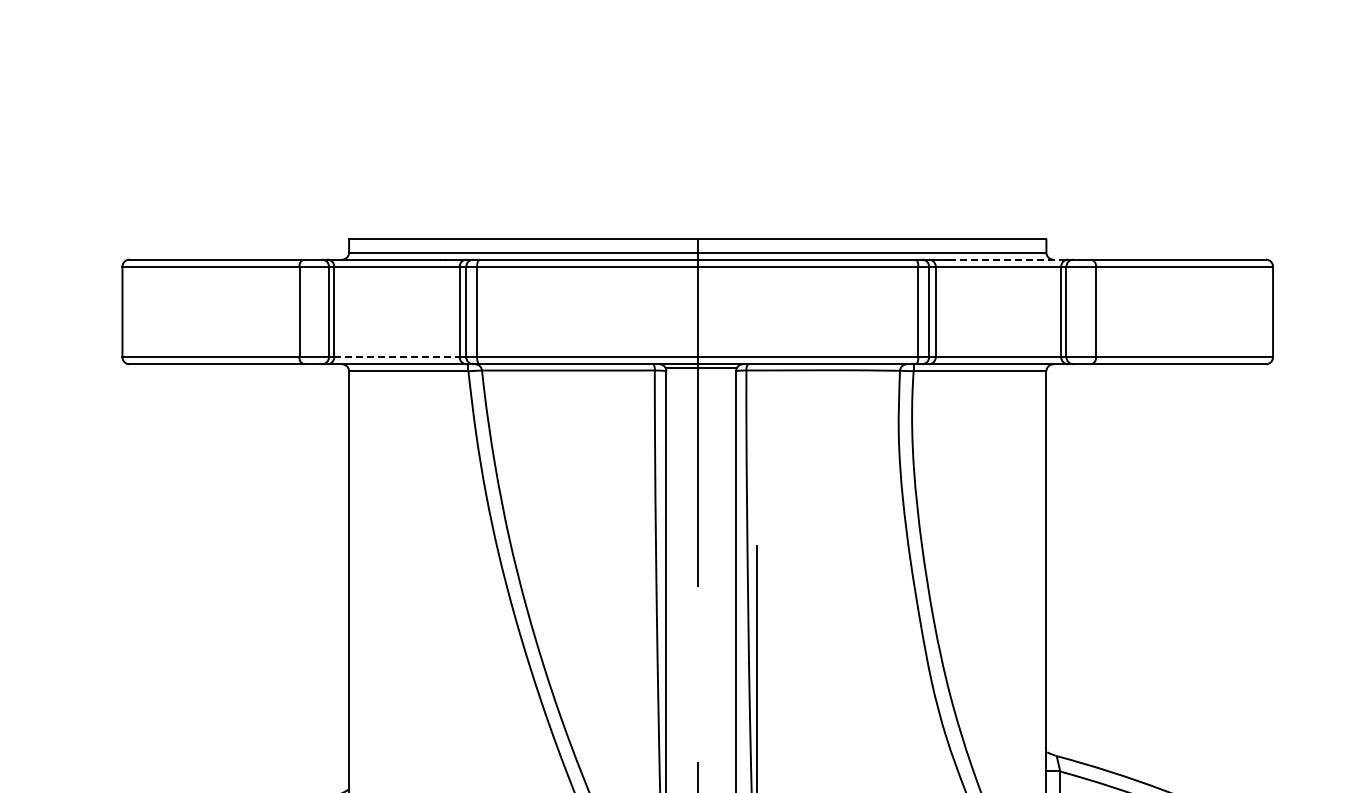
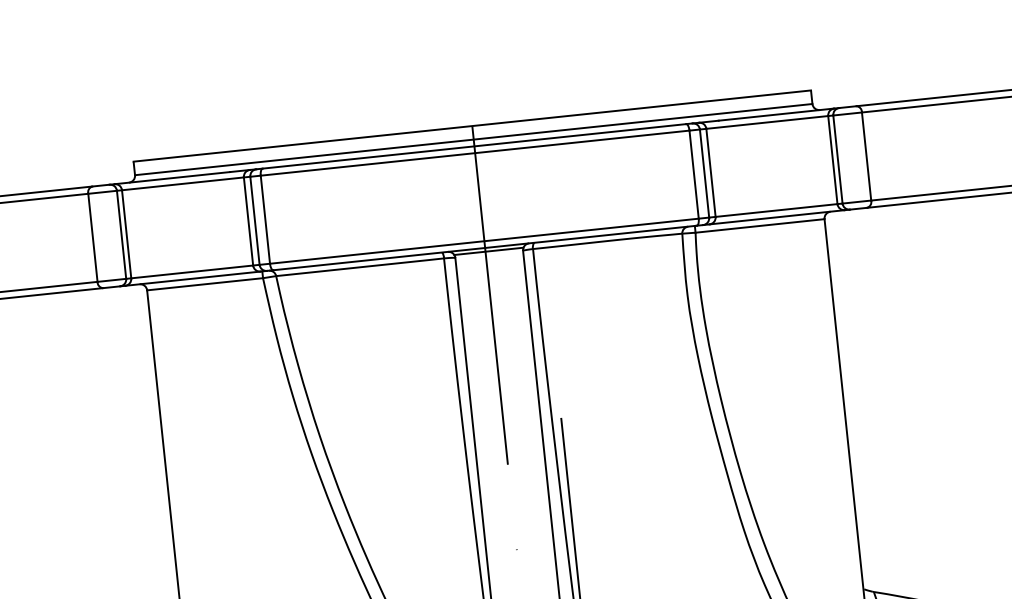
line: (1009, 259) -> (777, 114), dashed -> solid
line: (396, 357) -> (191, 272), dashed -> solid

